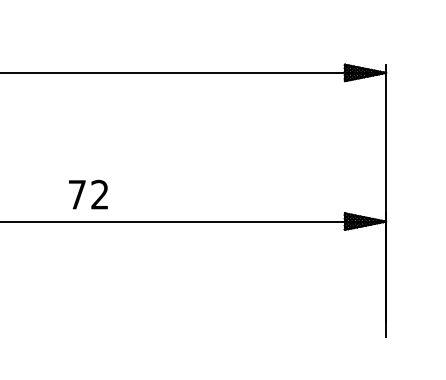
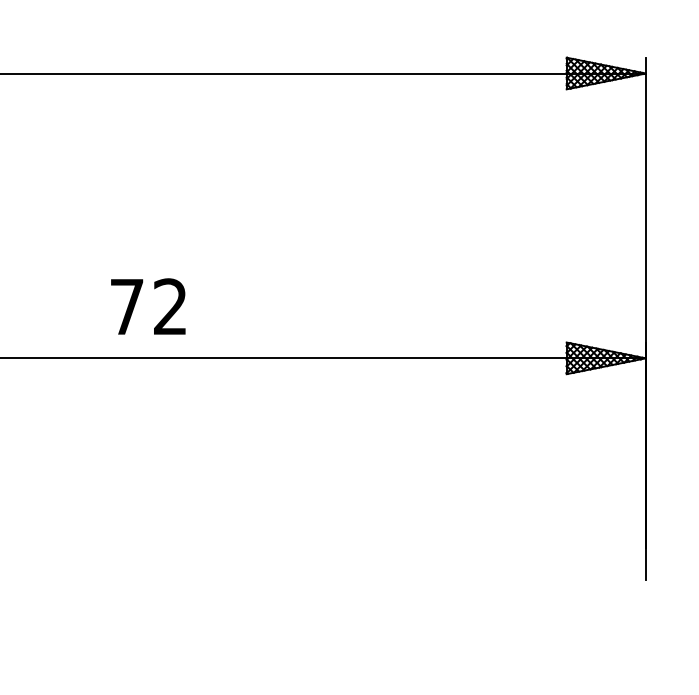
text: (88, 194) -> (148, 306), moved

